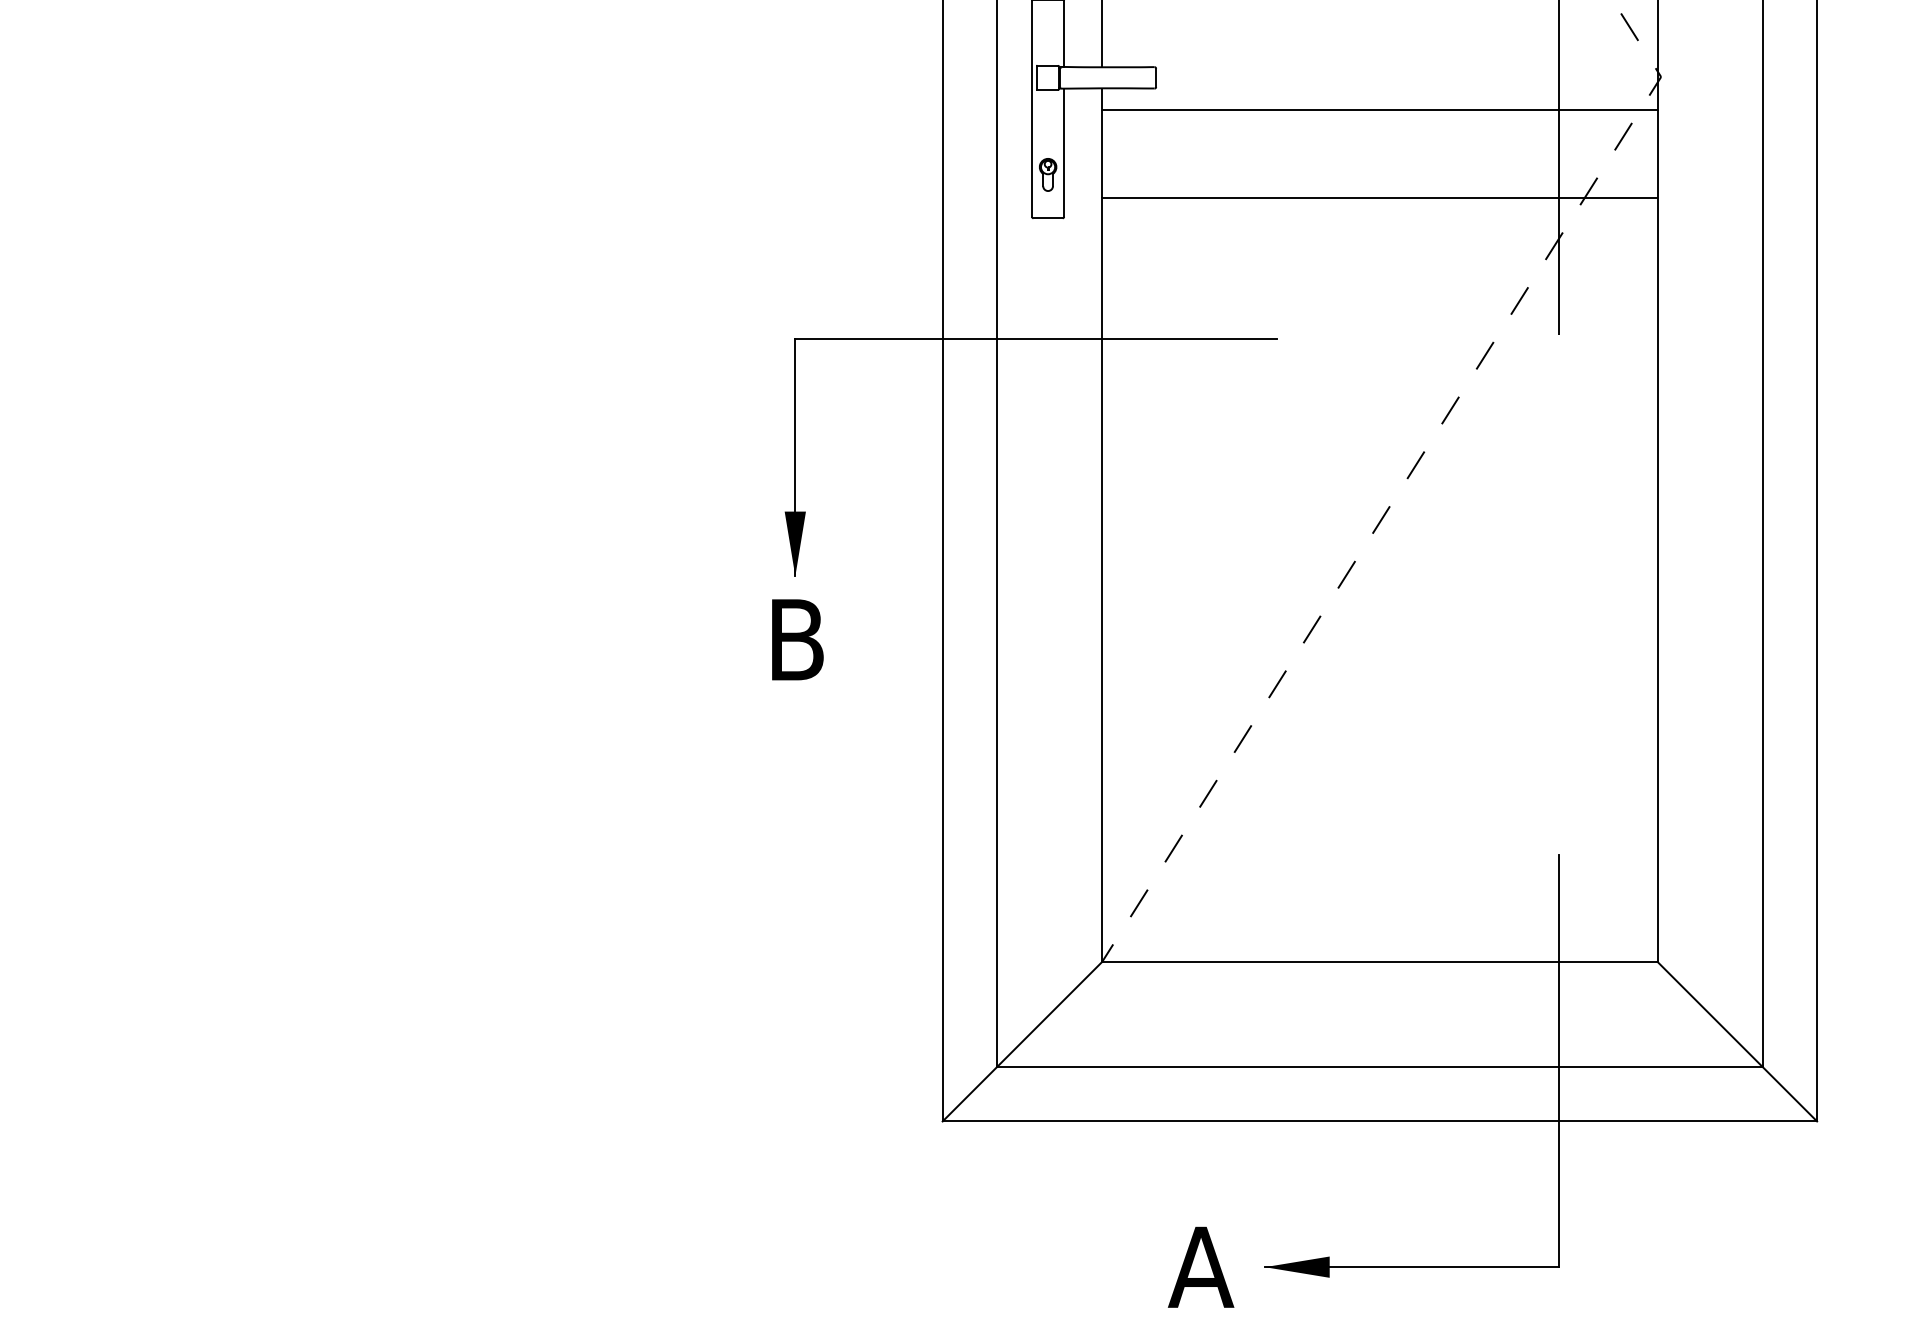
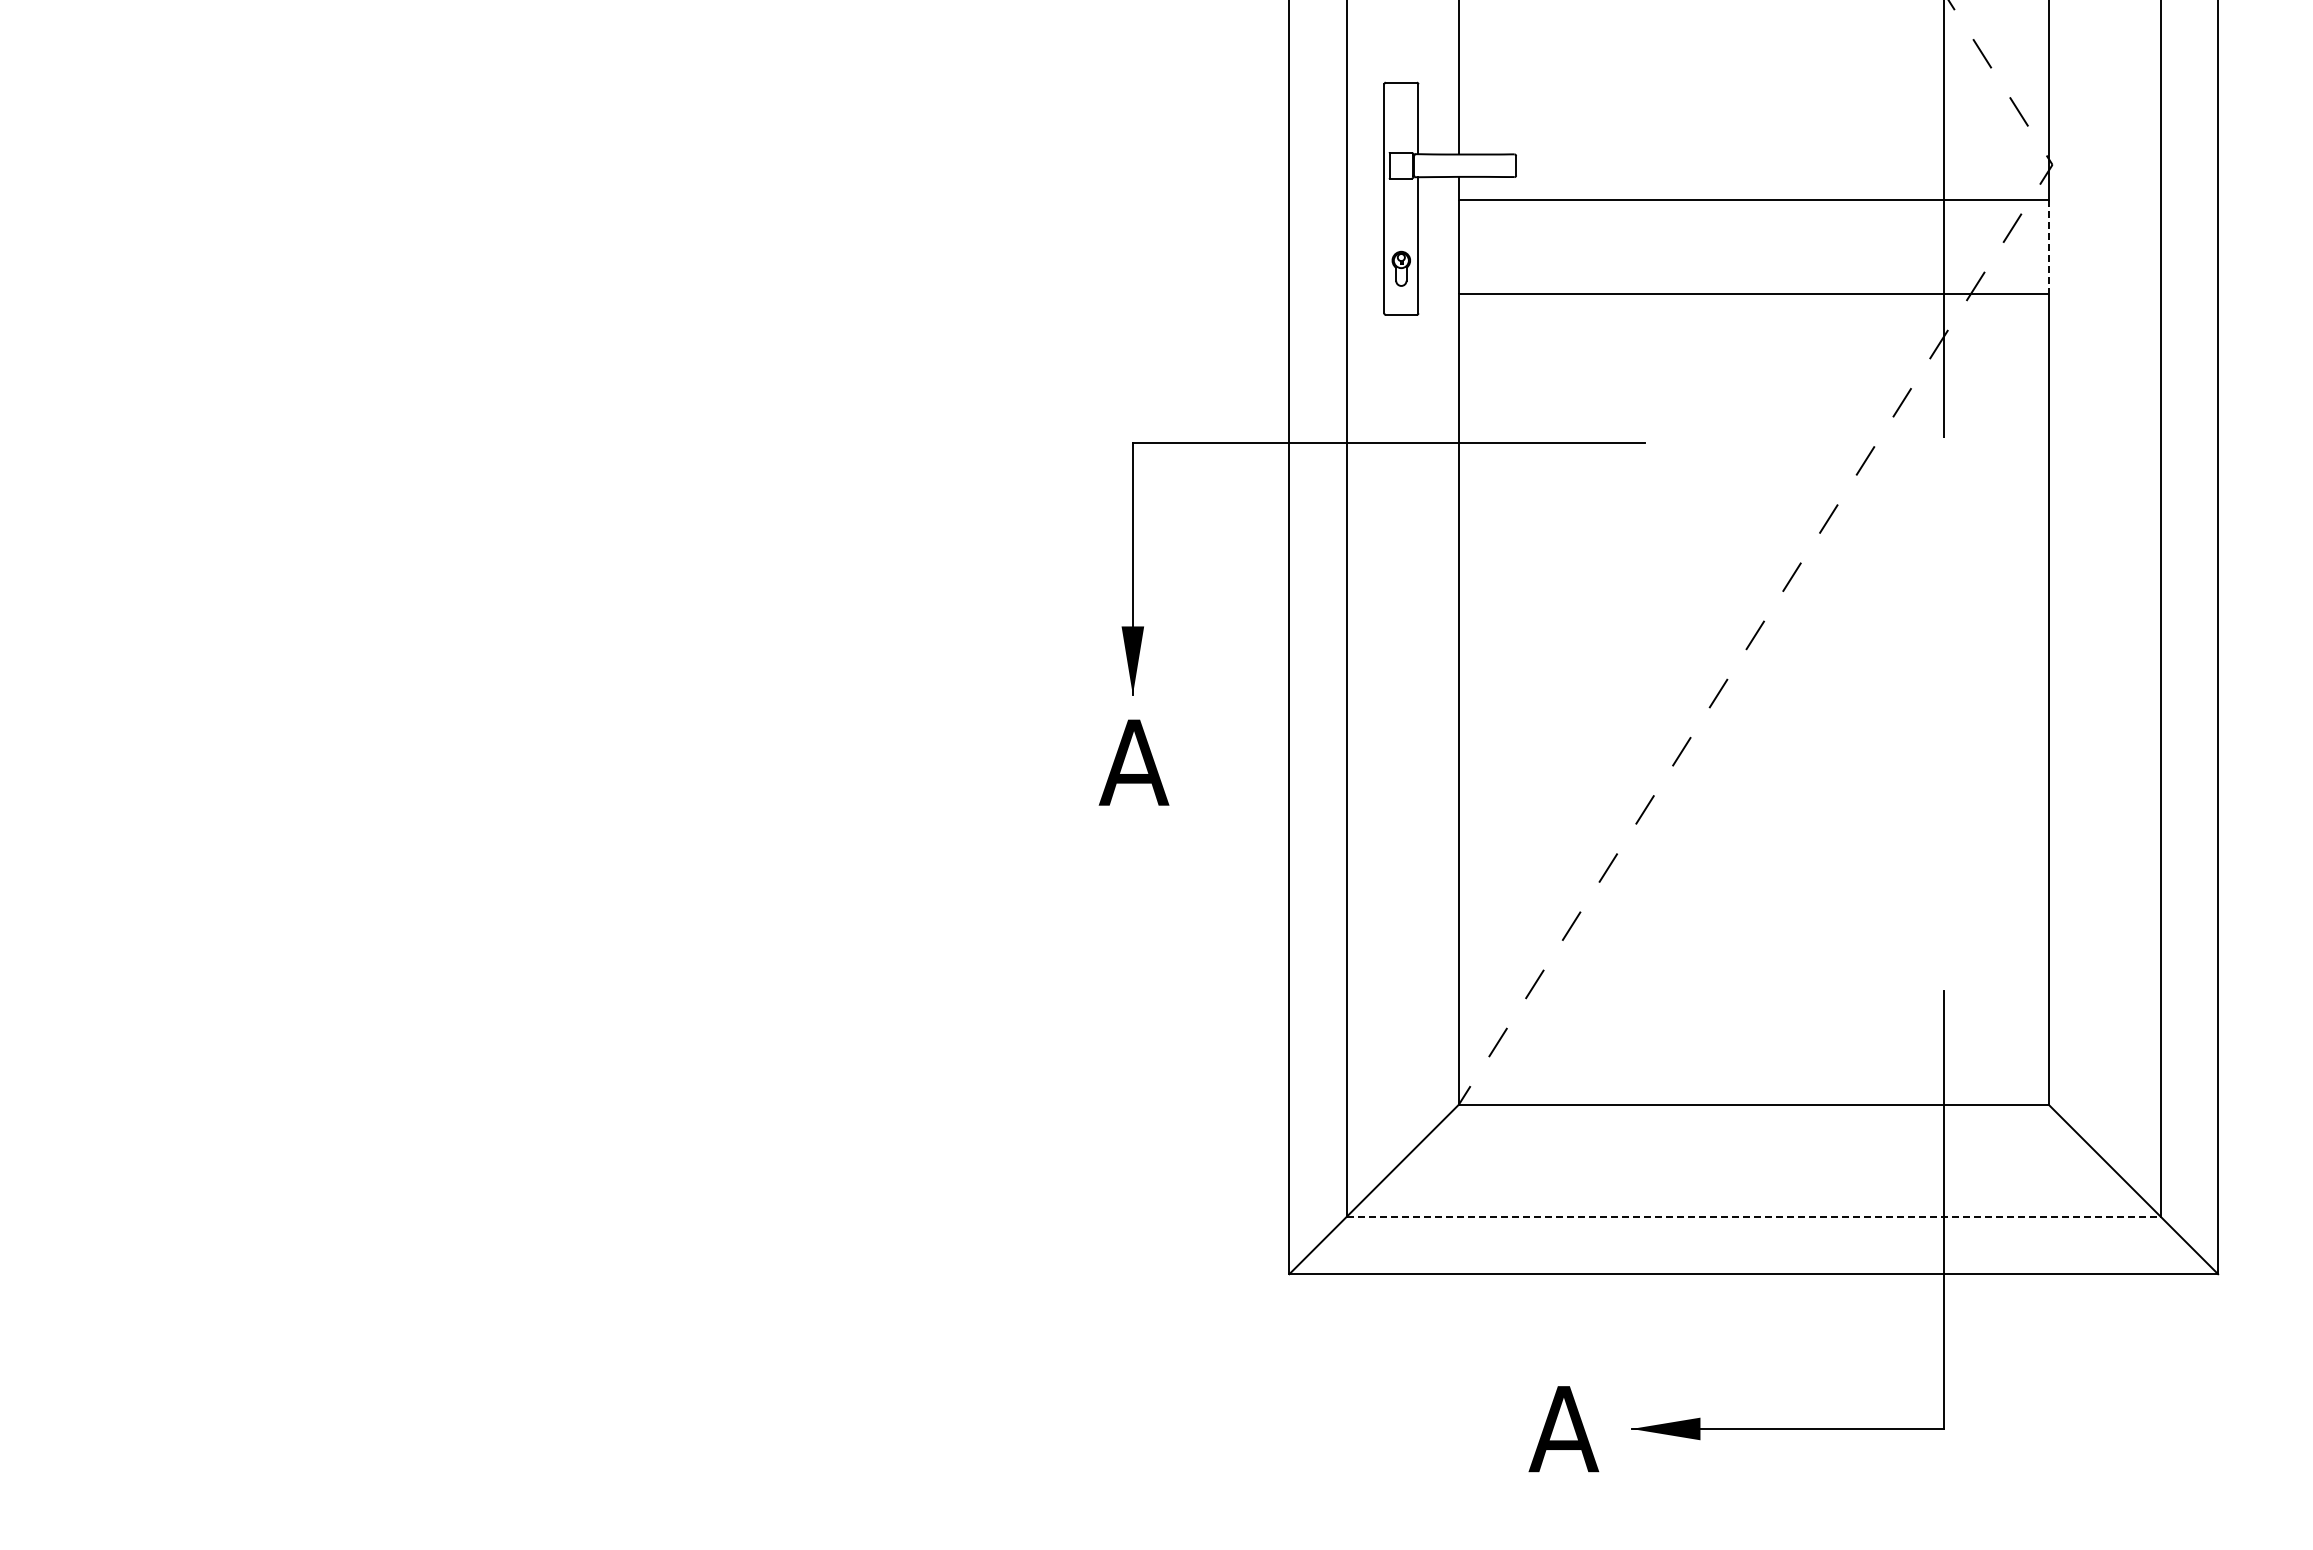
line: (1657, 153) -> (2048, 246), solid -> dashed
text: (795, 639) -> (1133, 762), B -> A
line: (1380, 1067) -> (1754, 1216), solid -> dashed

